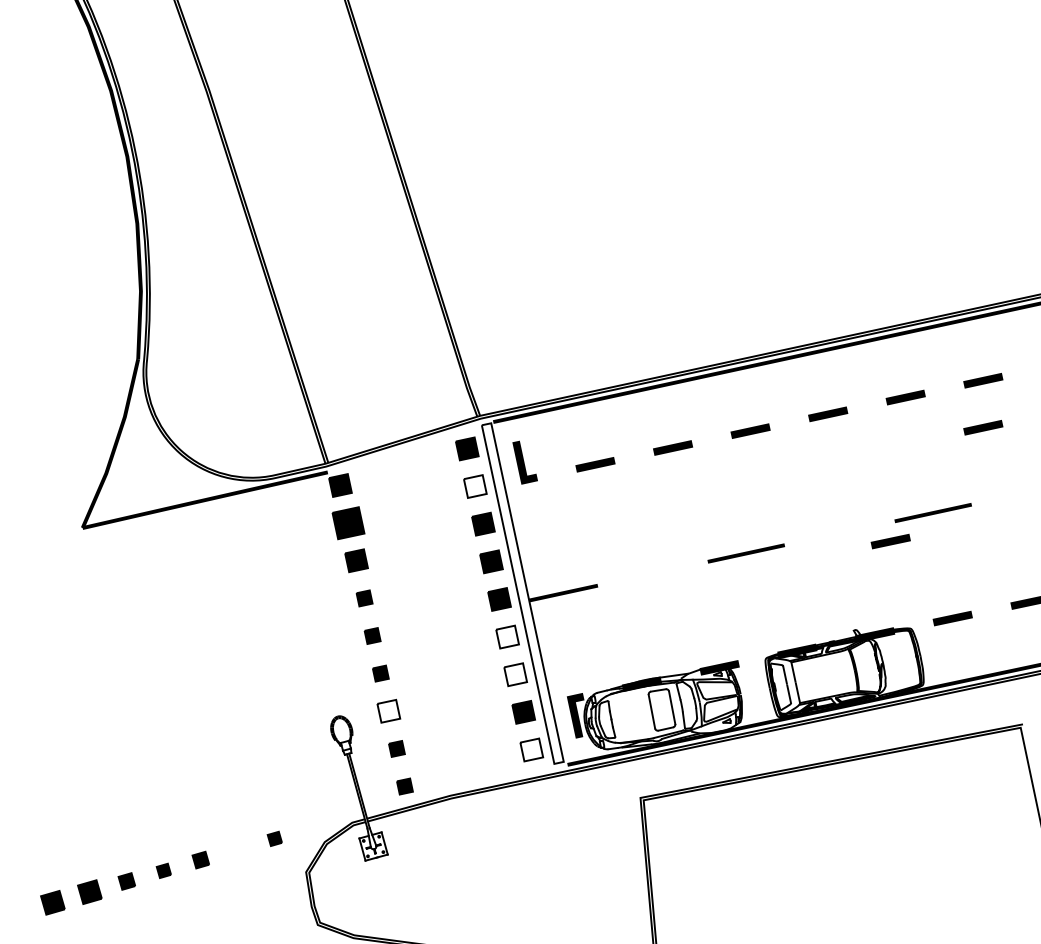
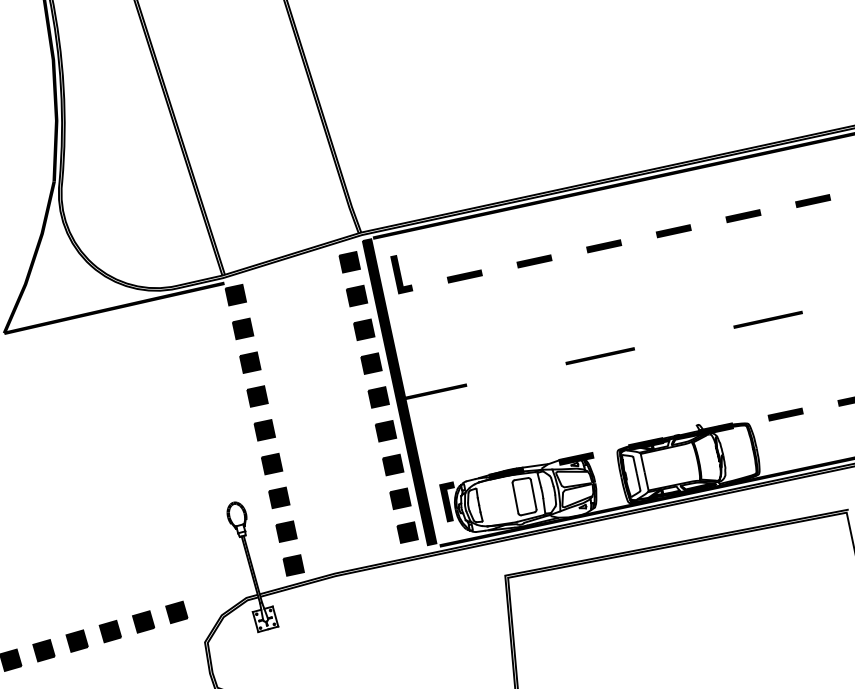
line: (983, 427) -> (813, 243), removed
fill: (474, 486) -> (356, 296), added
part: (348, 522) -> (243, 328), size x0.71
line: (890, 541) -> (729, 345), removed
fill: (522, 593) -> (399, 392), added
part: (364, 598) -> (257, 396), size x1.43
part: (372, 635) -> (264, 429), size x1.43
fill: (507, 636) -> (385, 430), added
part: (380, 673) -> (271, 463), size x1.43
fill: (515, 674) -> (393, 464), added
fill: (388, 710) -> (278, 497), added
part: (396, 748) -> (286, 531), size x1.43
fill: (531, 749) -> (407, 532), added
part: (404, 786) -> (293, 565), size x1.43
part: (274, 838) -> (176, 612), size x1.67
part: (237, 849) -> (143, 621), added
part: (200, 859) -> (110, 630), size x1.43
part: (163, 870) -> (76, 640), size x1.67
part: (126, 881) -> (43, 650), size x1.43

